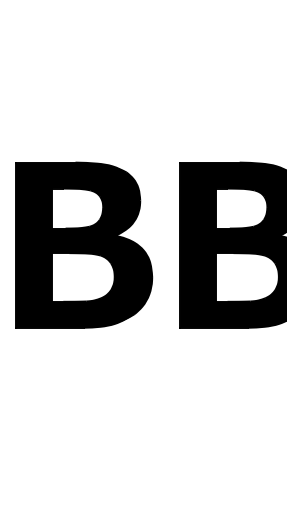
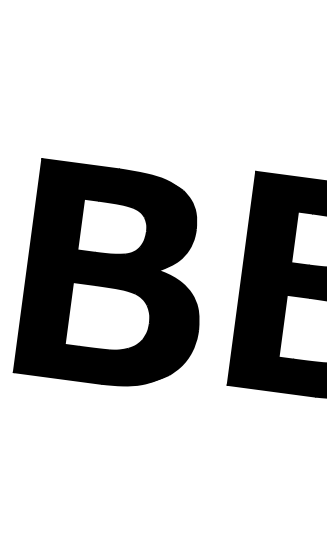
part: (84, 244) -> (116, 276), moved

